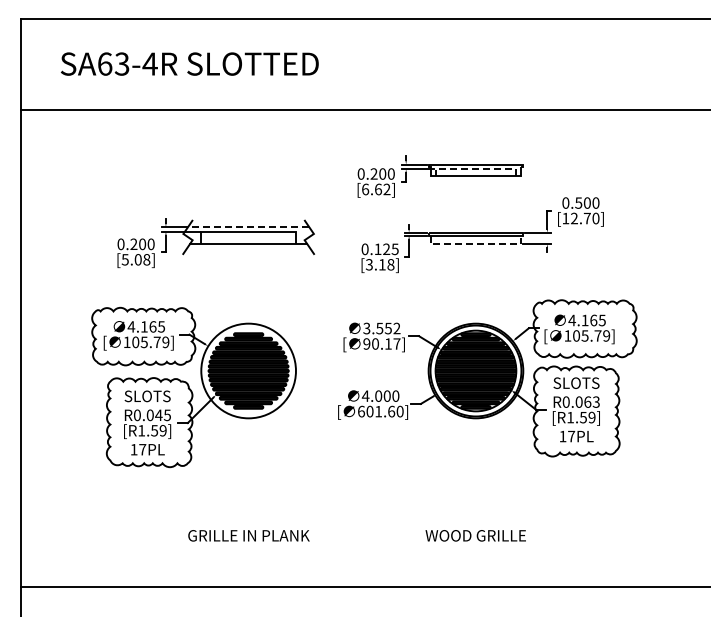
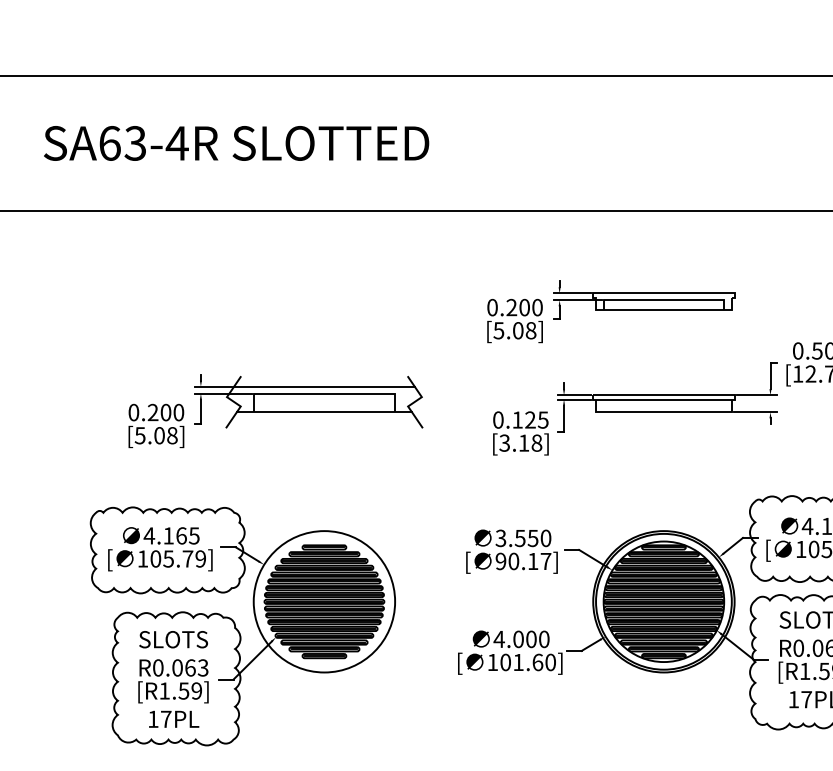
line: (475, 169) -> (663, 300), dashed -> solid
text: (376, 189) -> (515, 330), [6.62] -> [5.08]
line: (248, 227) -> (324, 387), dashed -> solid
line: (476, 244) -> (664, 412), dashed -> solid
text: (396, 328) -> (545, 538), 3.552 -> 3.550
text: (361, 411) -> (492, 662), 601.60] -> 101.60]
text: (162, 415) -> (195, 668), R0.045 -> R0.063

